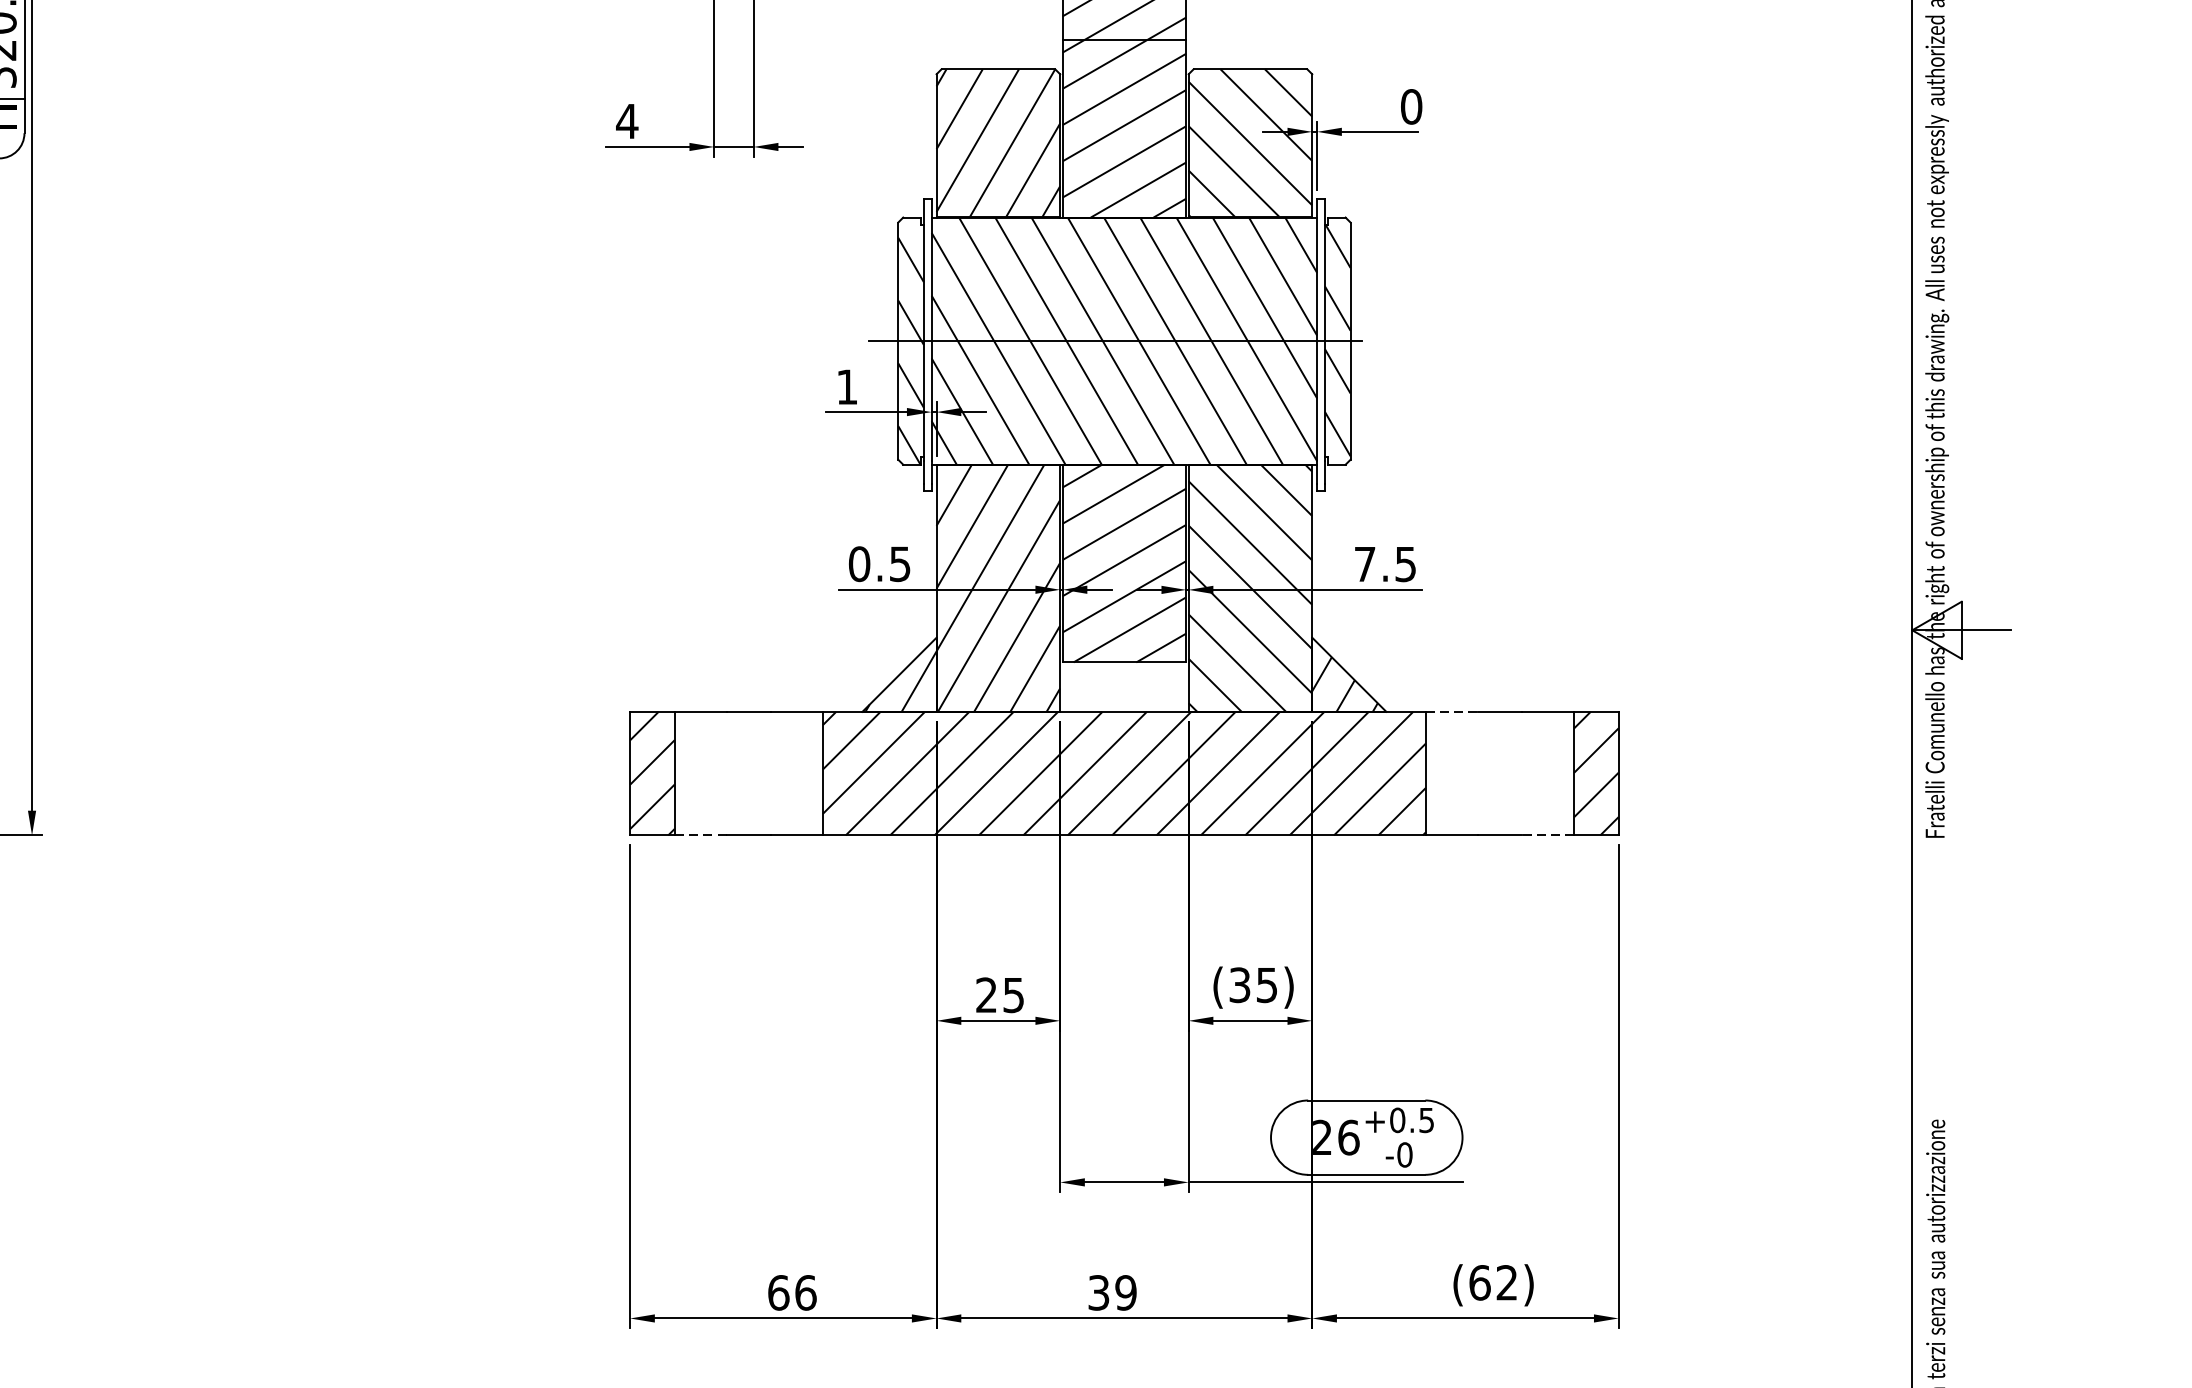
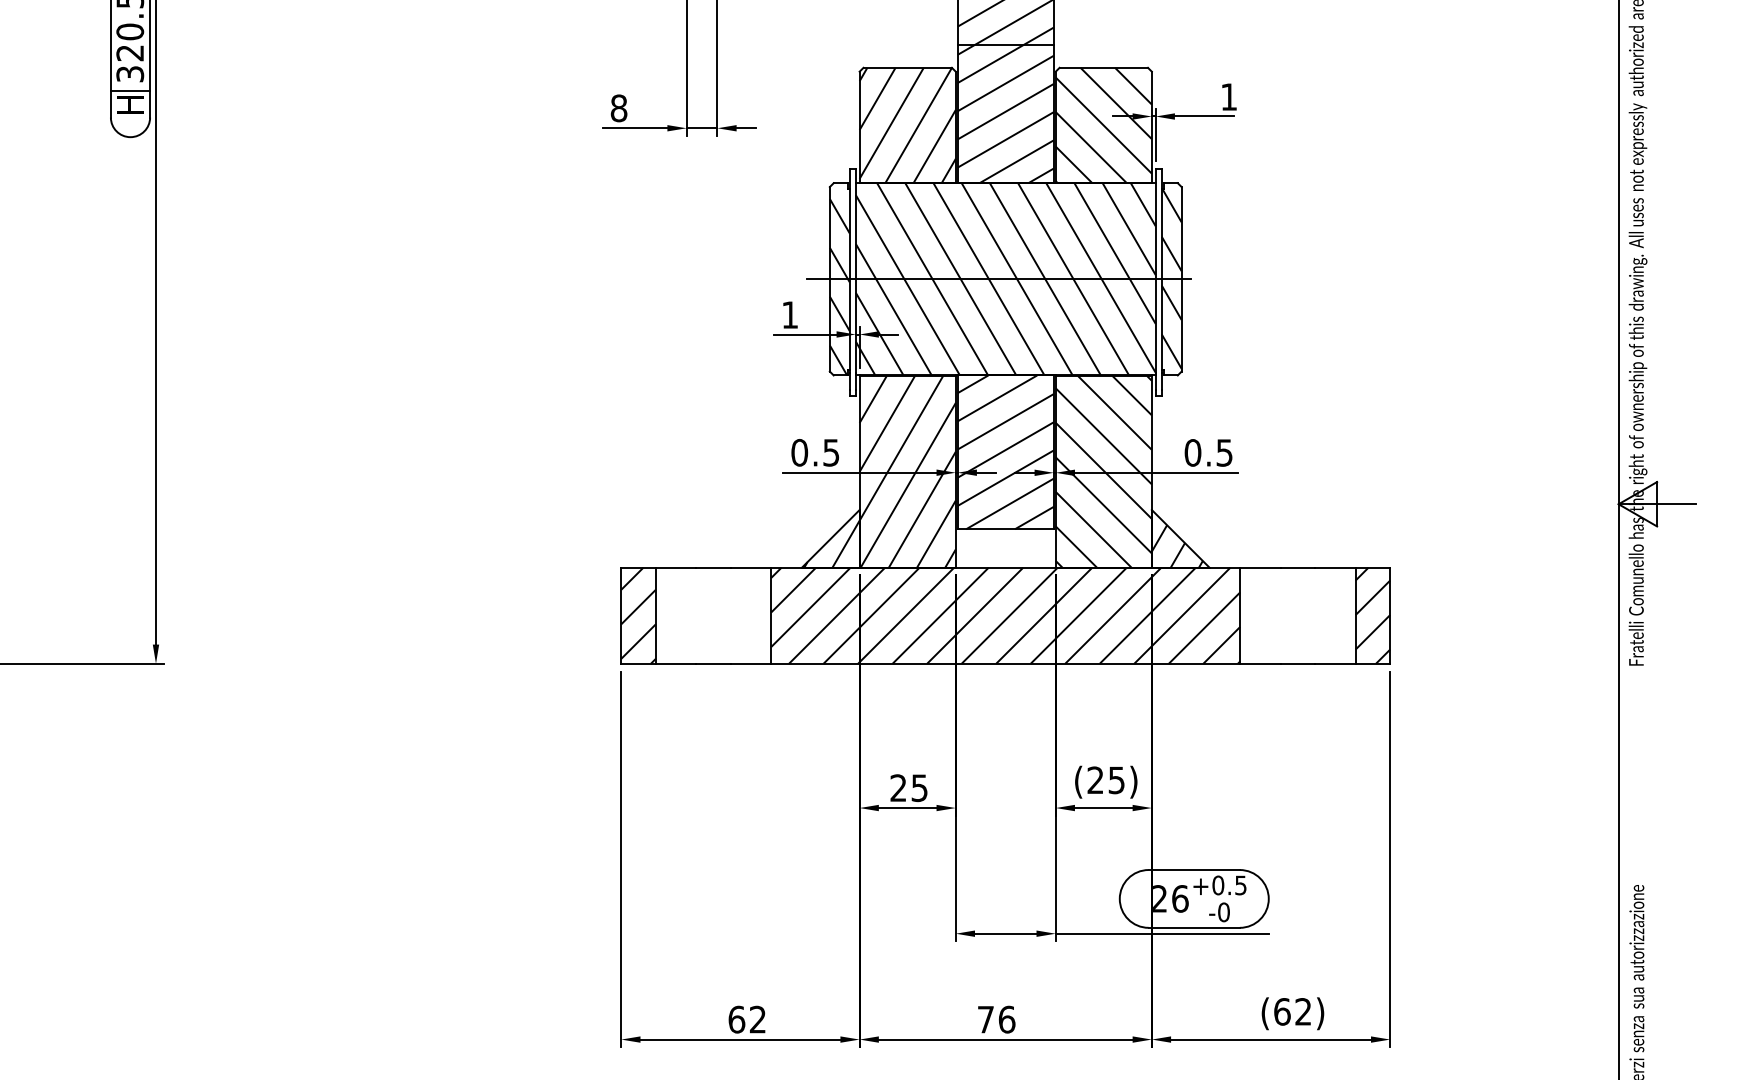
text: (1410, 106) -> (1228, 96), 0 -> 1
text: (626, 121) -> (618, 108), 4 -> 8
text: (1364, 563) -> (1192, 452), 7.5 -> 0.5
line: (1451, 711) -> (1260, 567), dashed -> solid
line: (699, 835) -> (675, 663), dashed -> solid
line: (1547, 835) -> (1334, 663), dashed -> solid
text: (1239, 985) -> (1095, 780), (35) -> (25)
text: (805, 1292) -> (757, 1019), 66 -> 62
text: (1112, 1292) -> (996, 1019), 39 -> 76

